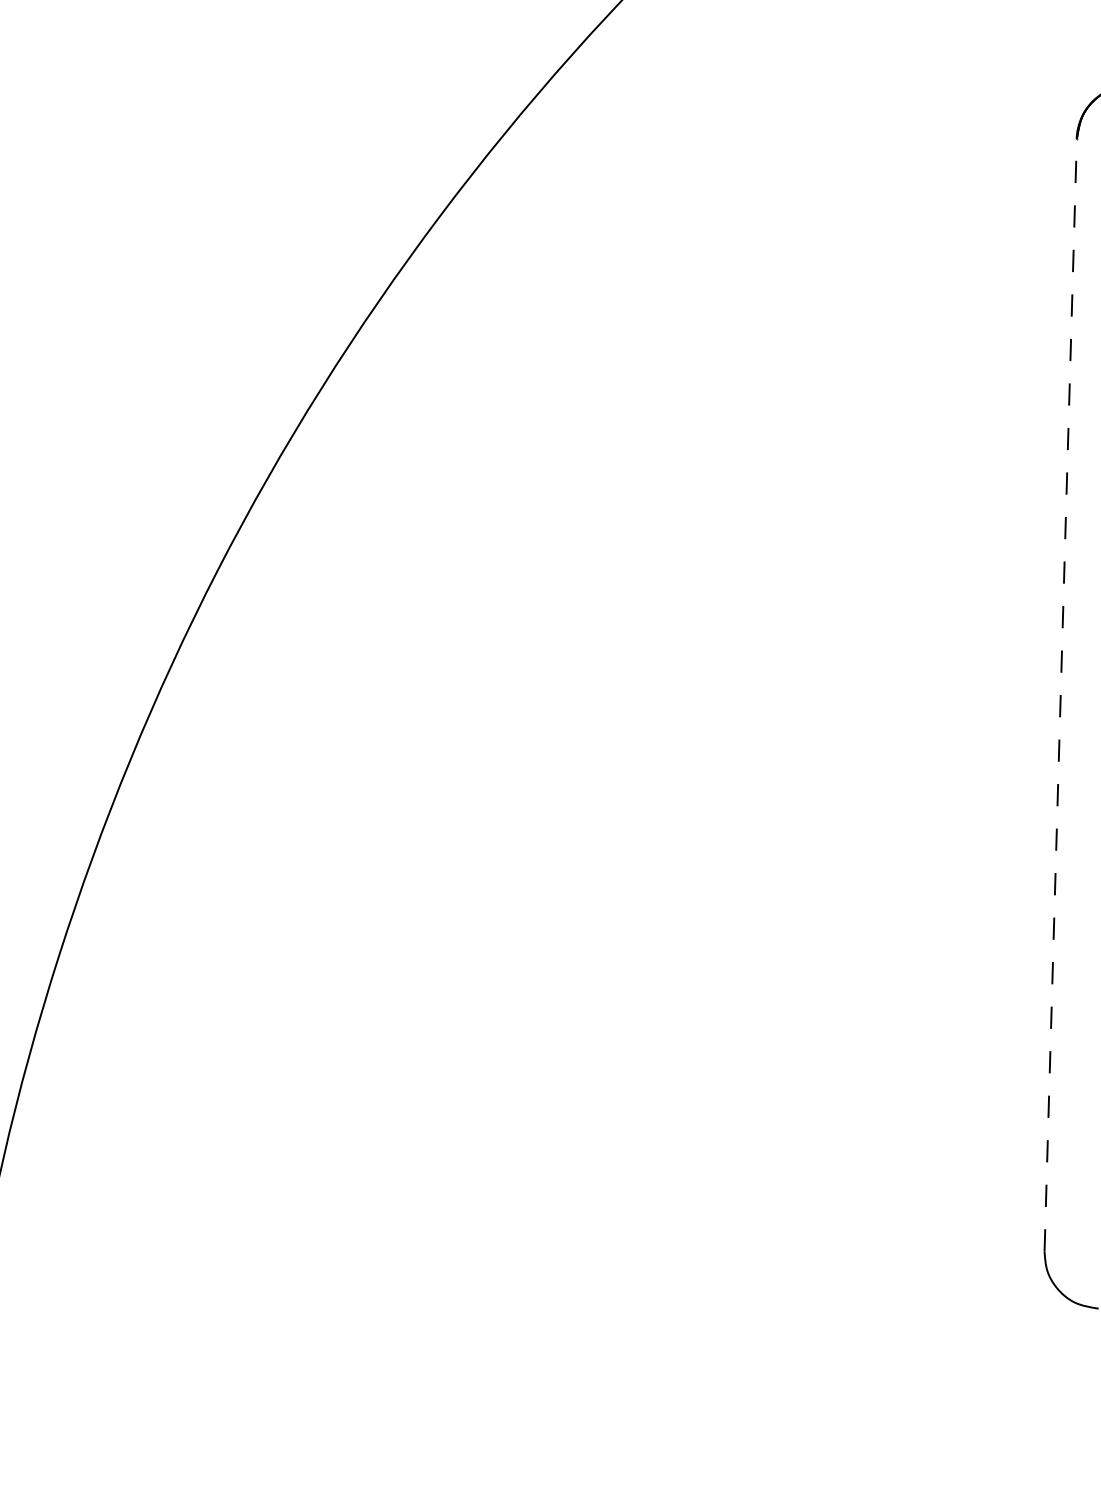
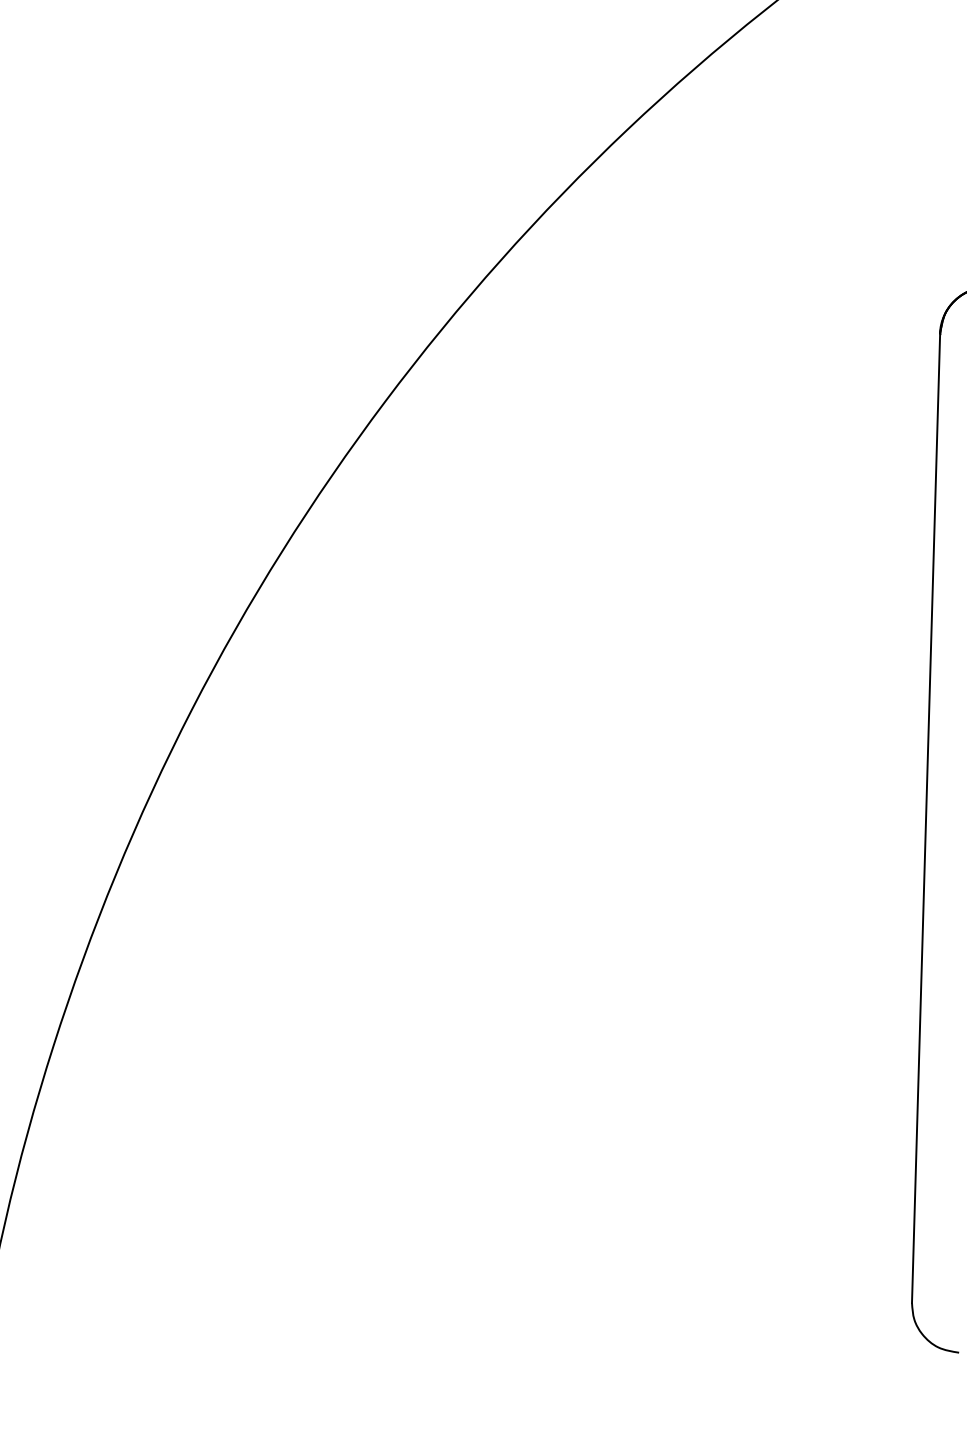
line: (1061, 695) -> (926, 818), dashed -> solid

